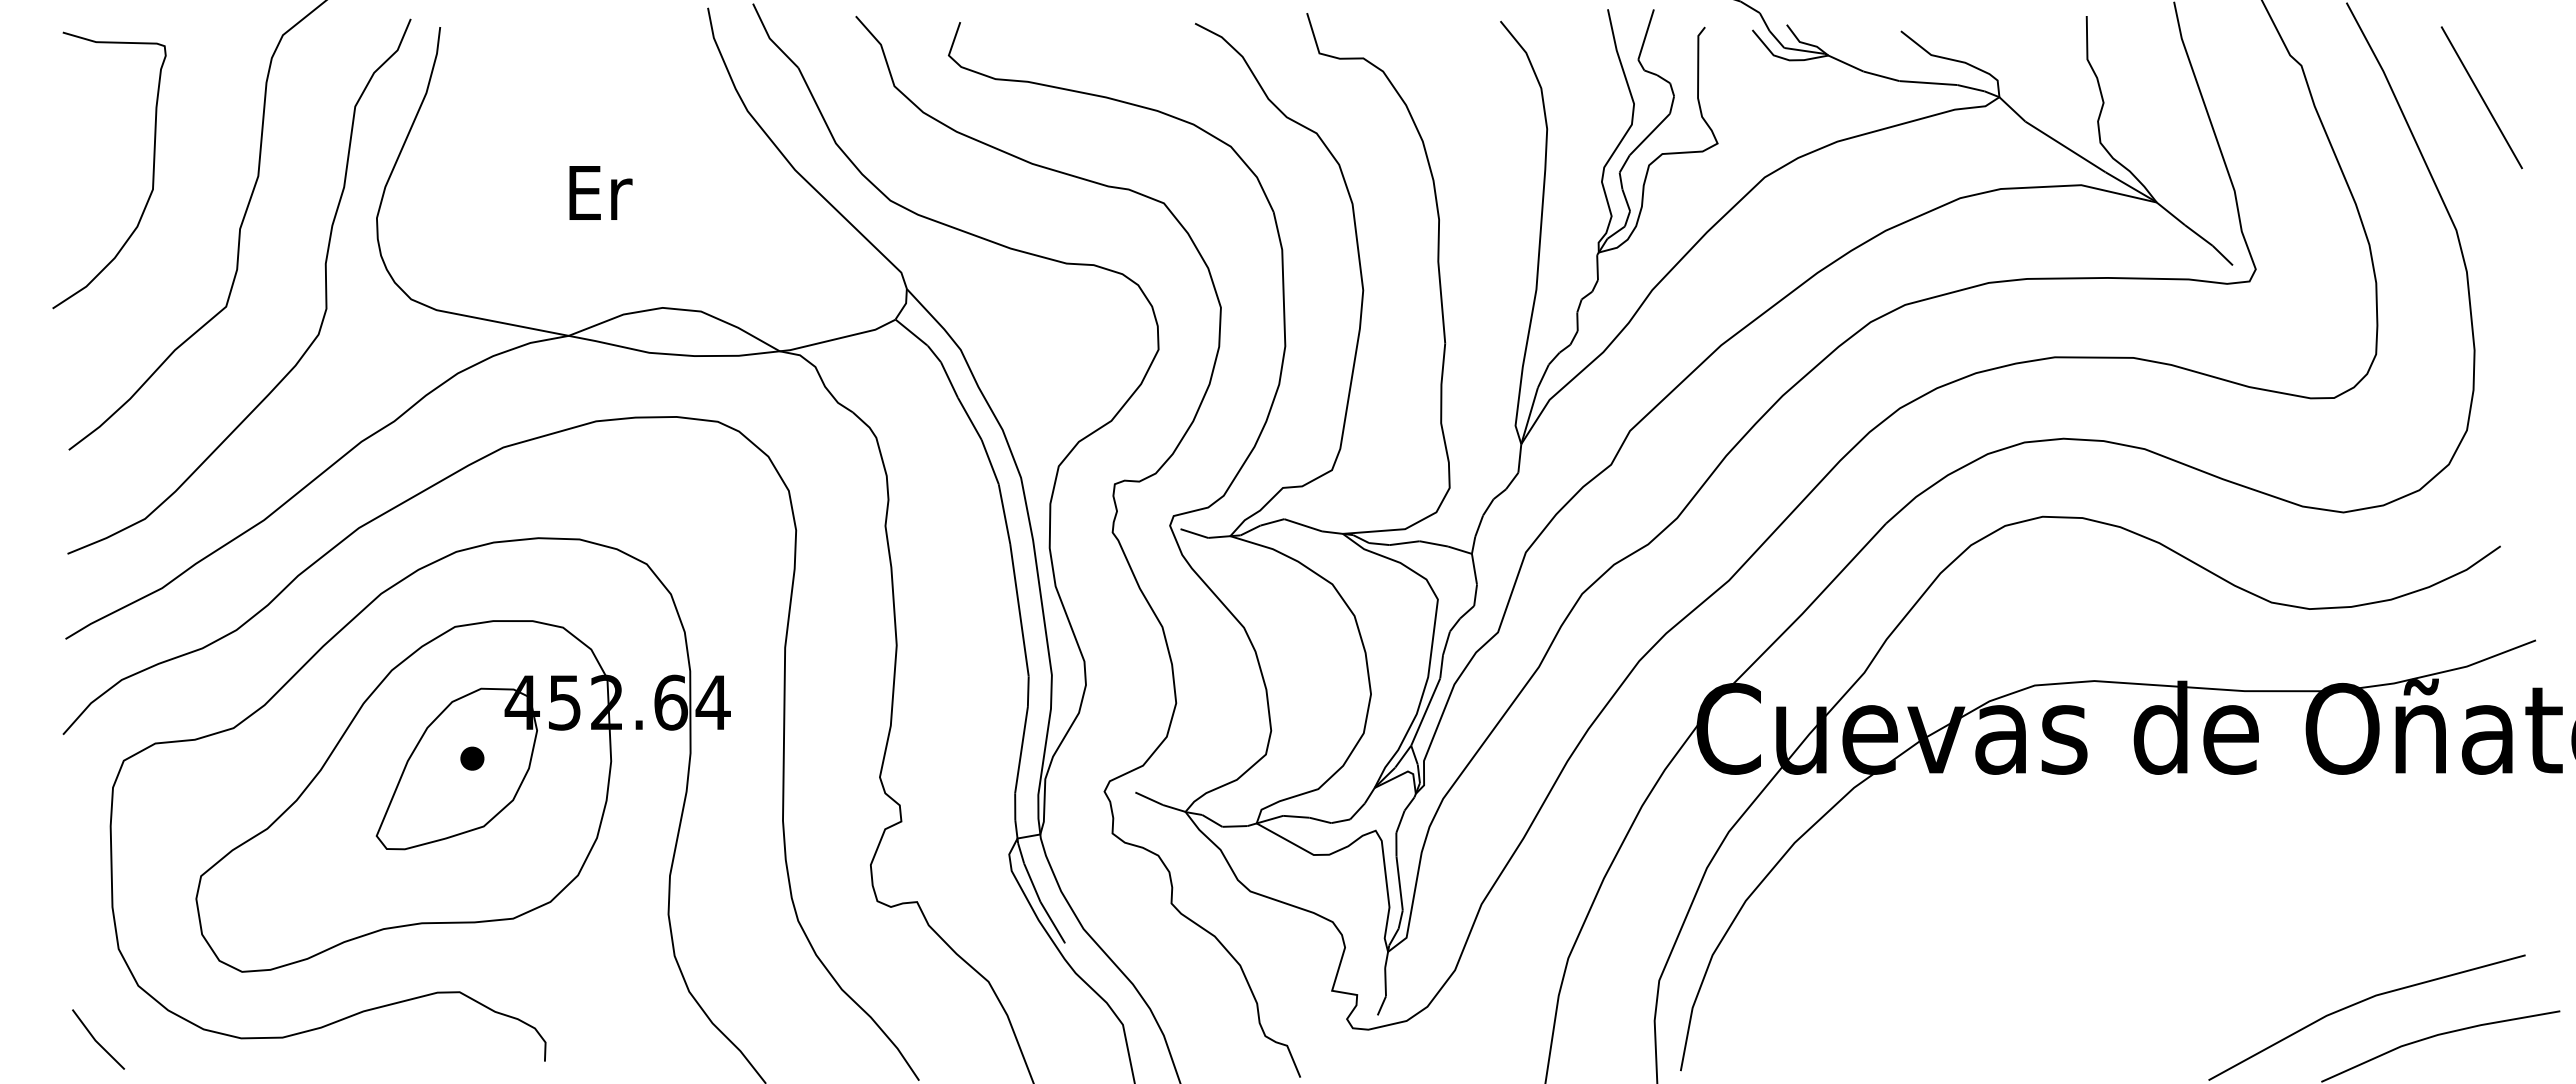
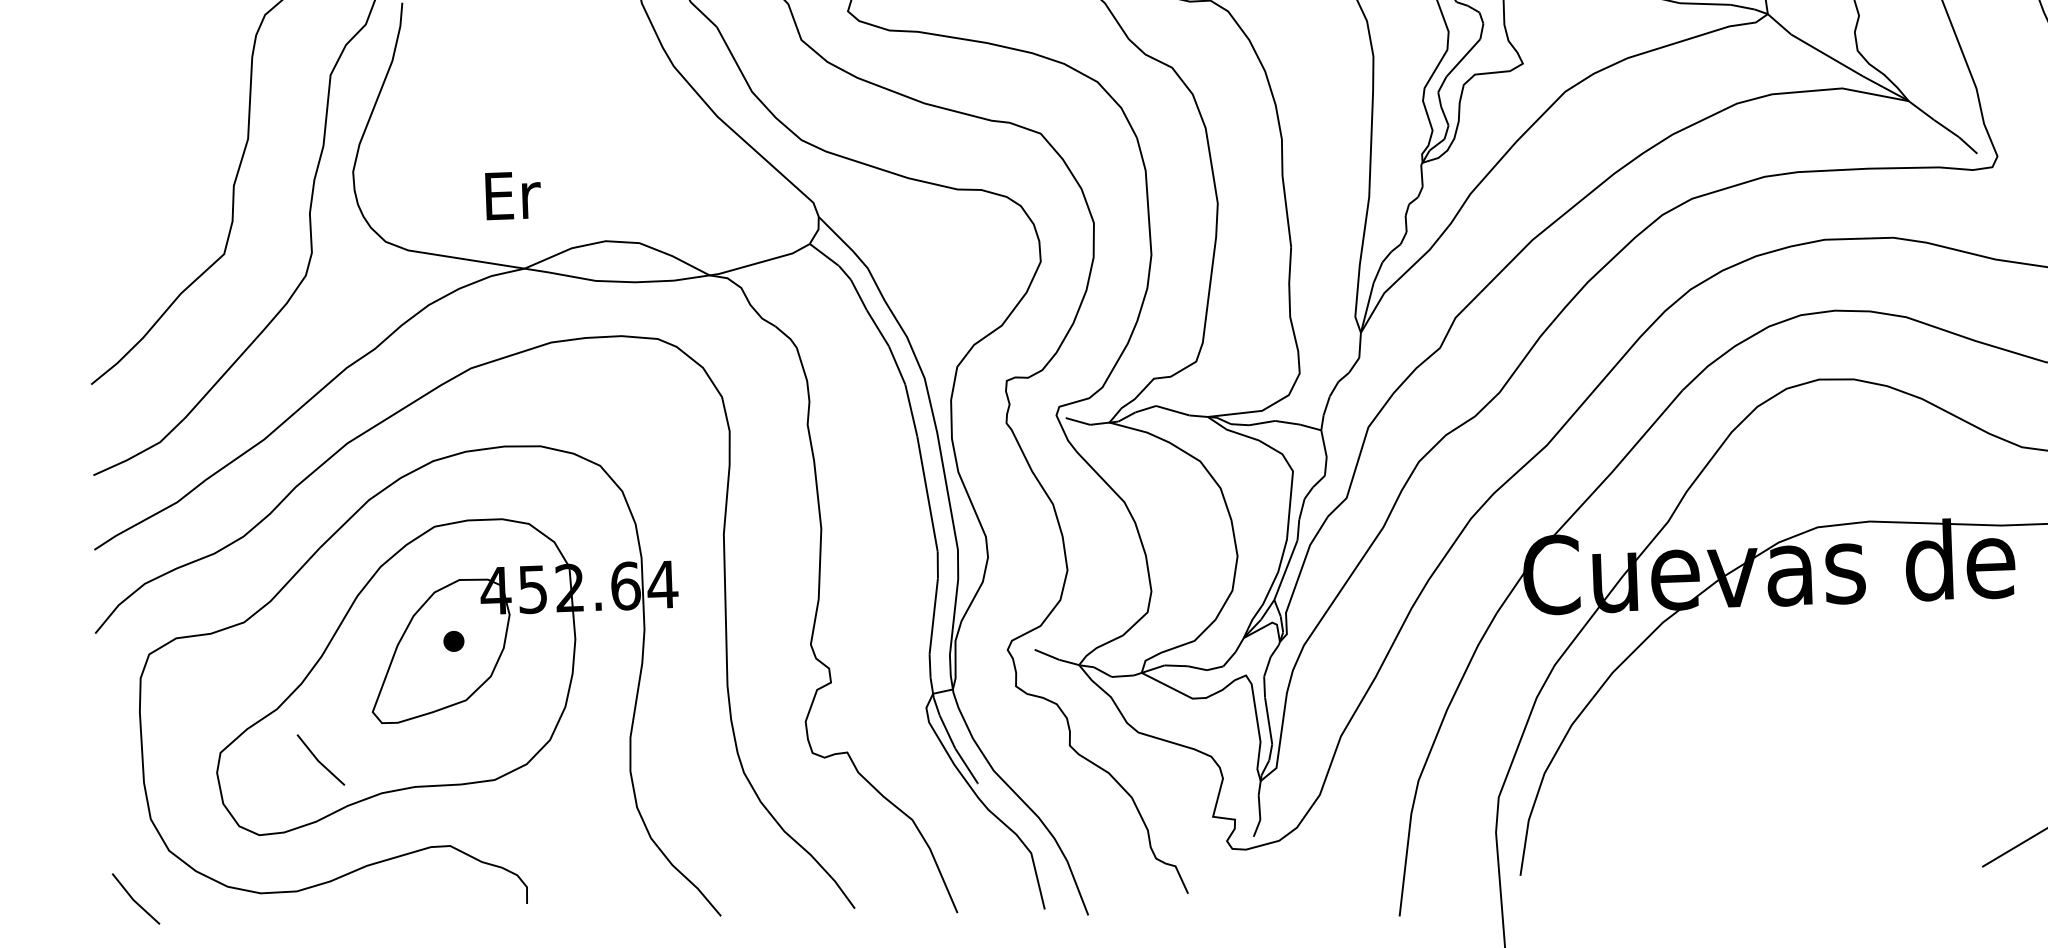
curve: (152, 170) -> (155, 137), removed
text: (600, 192) -> (512, 195), moved
line: (313, 889) -> (319, 760), added

